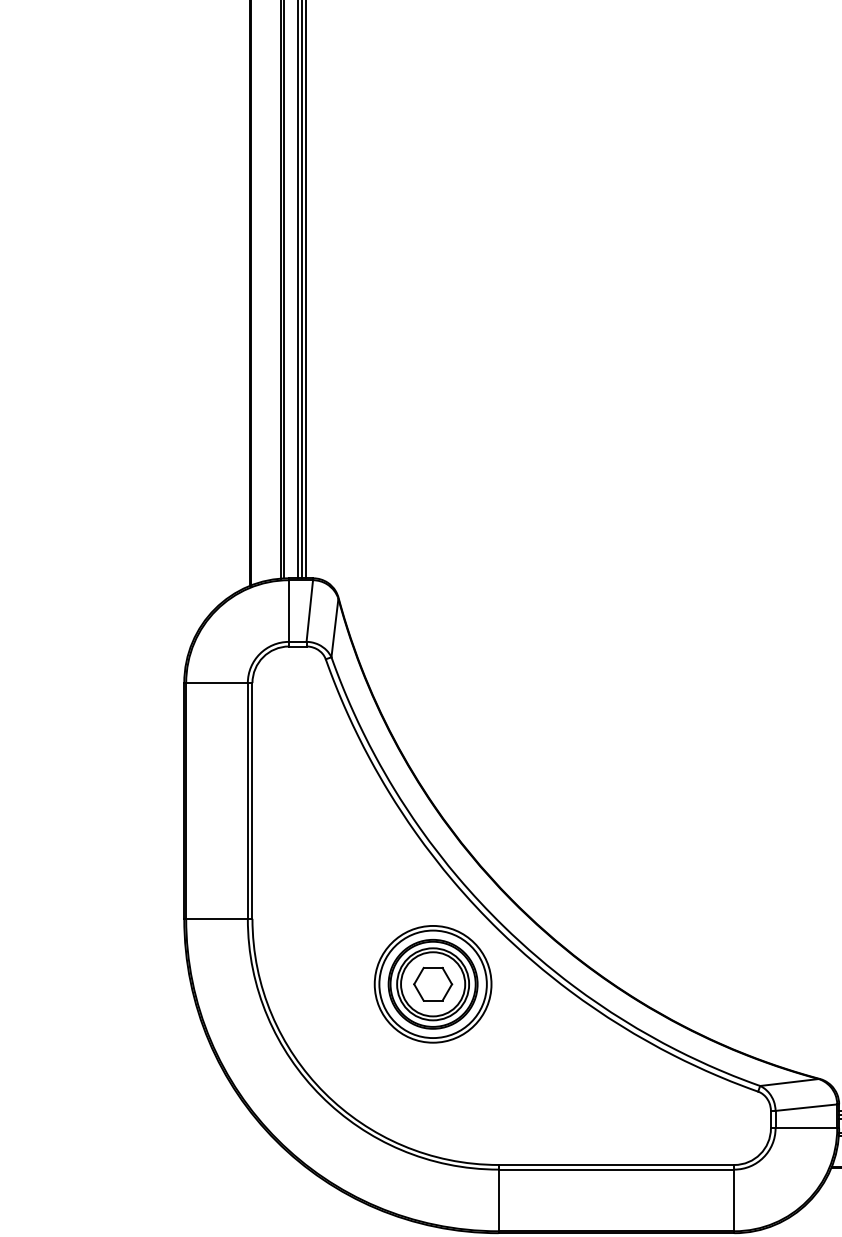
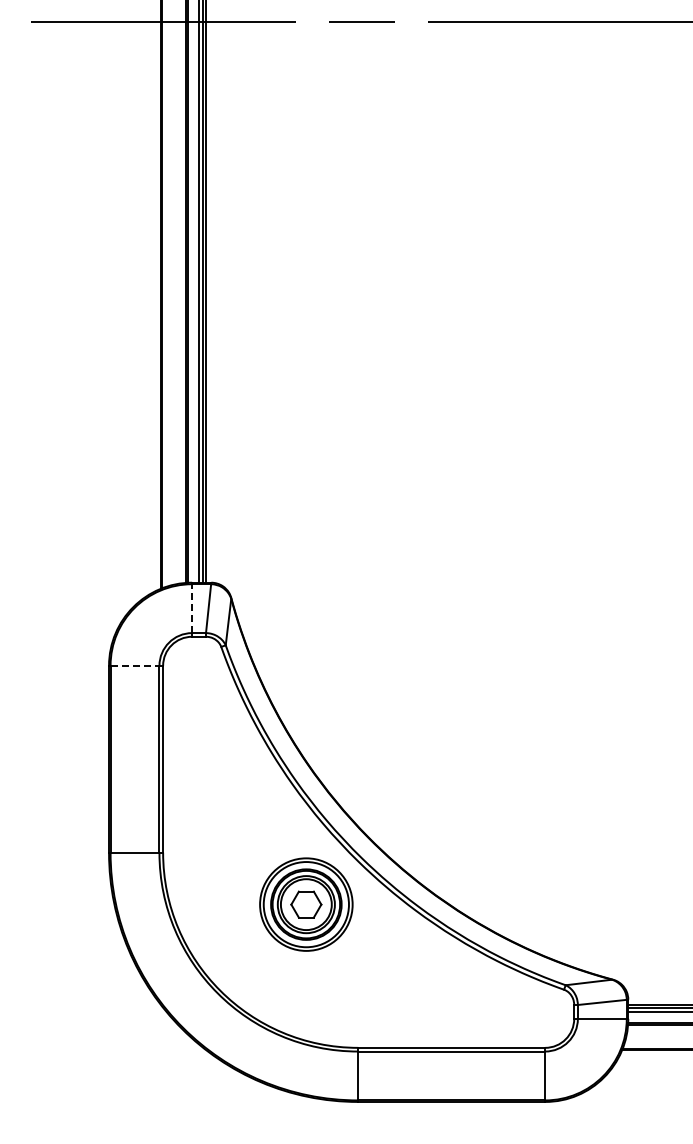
line: (289, 610) -> (192, 608), solid -> dashed
line: (217, 682) -> (135, 665), solid -> dashed

